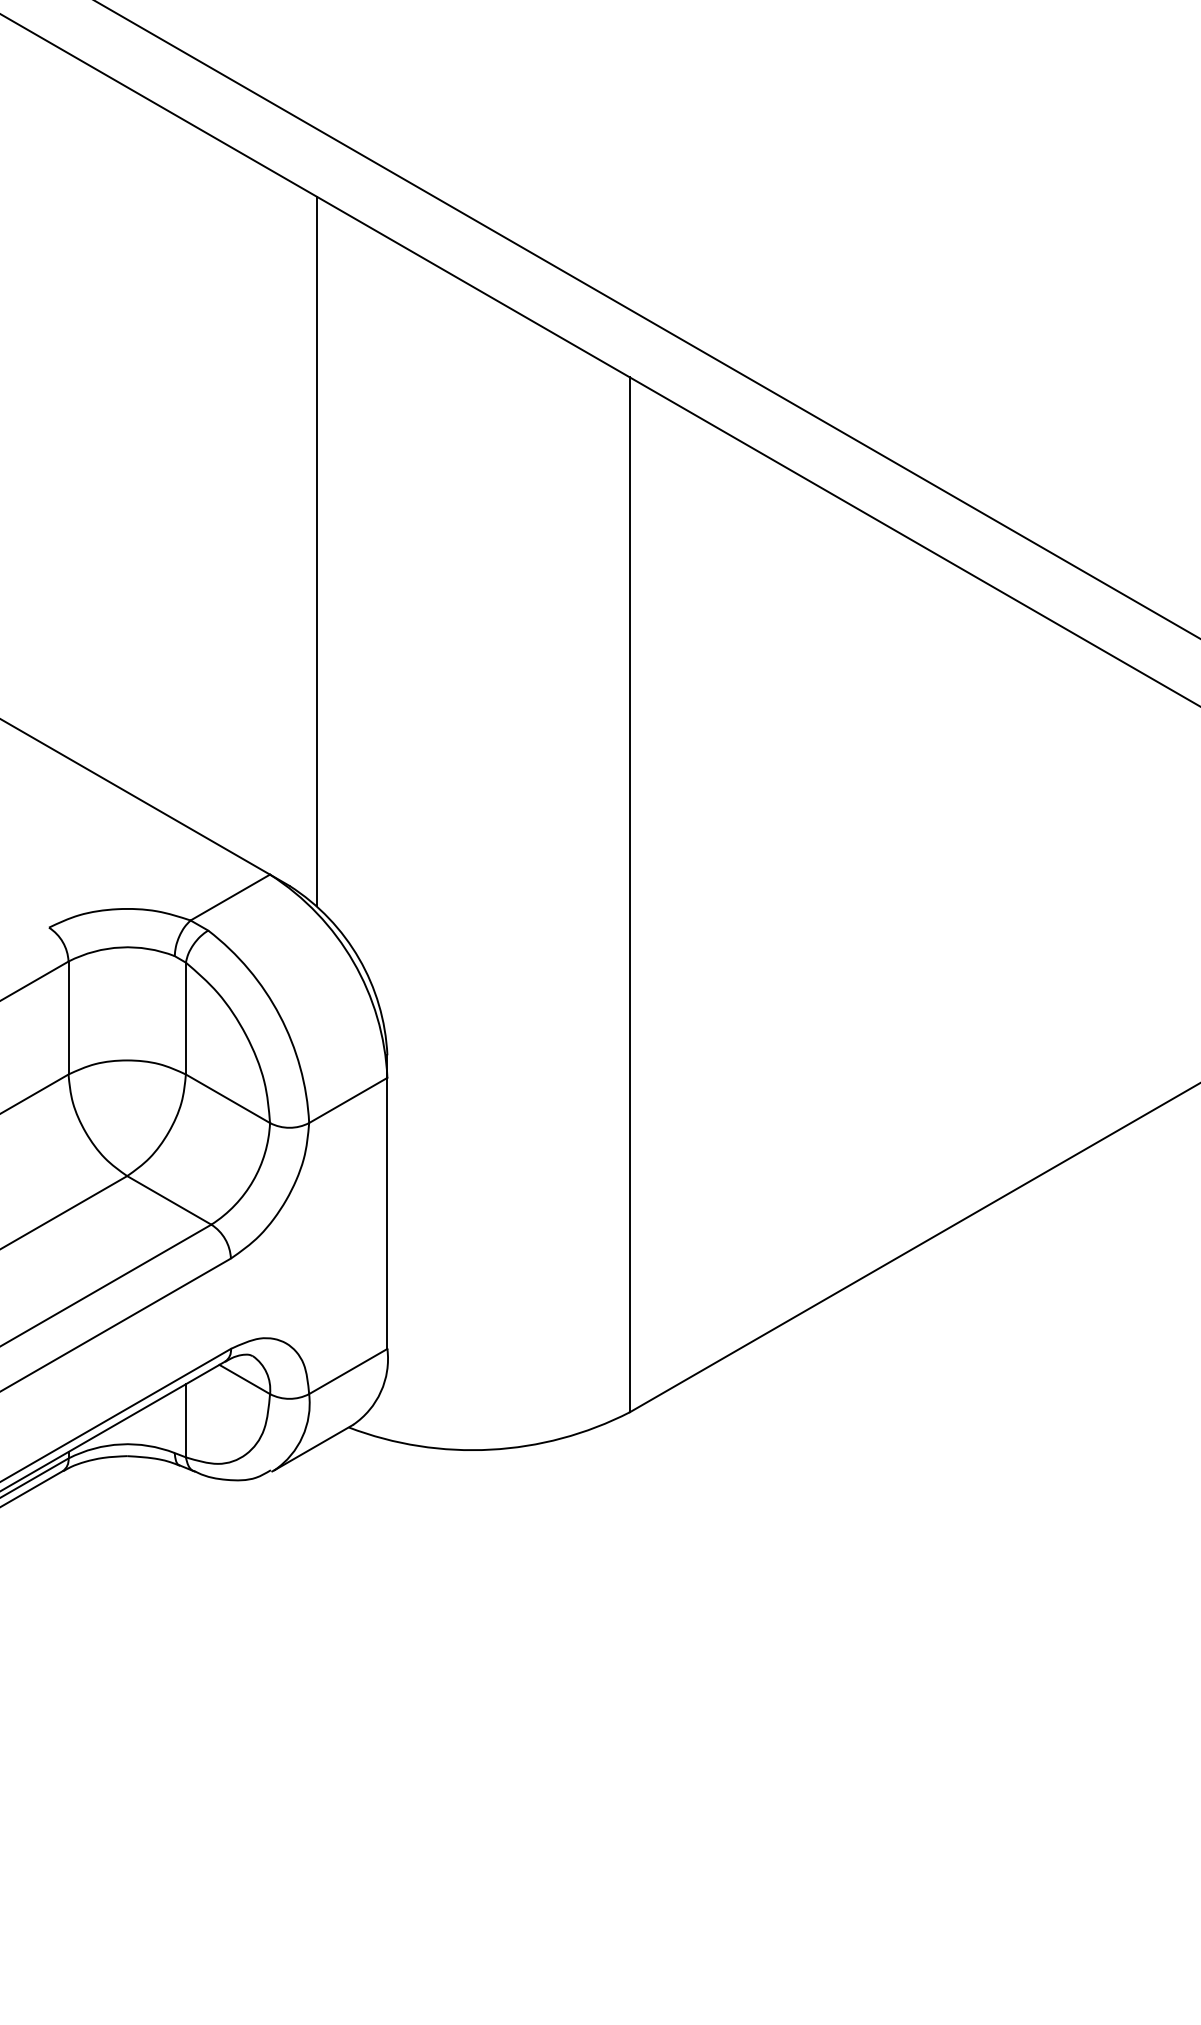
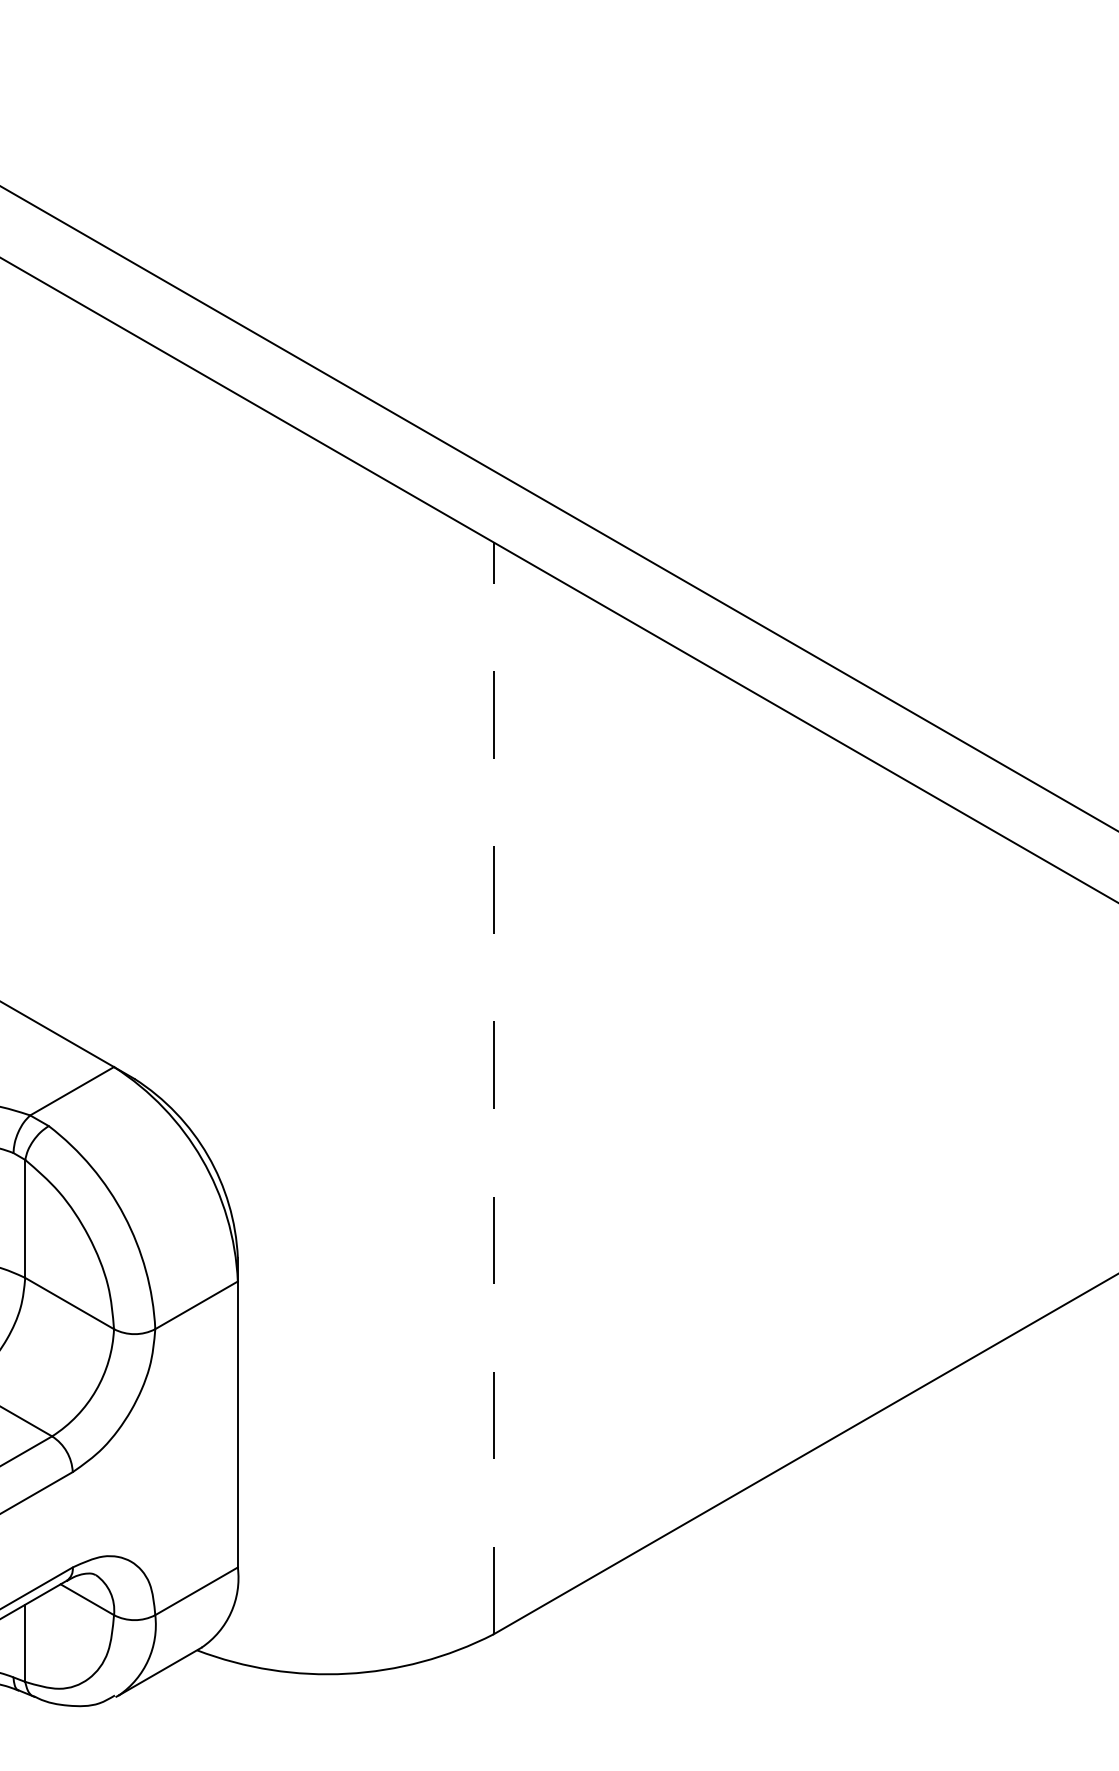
line: (316, 551) -> (163, 726), removed
line: (629, 894) -> (493, 1088), solid -> dashed

